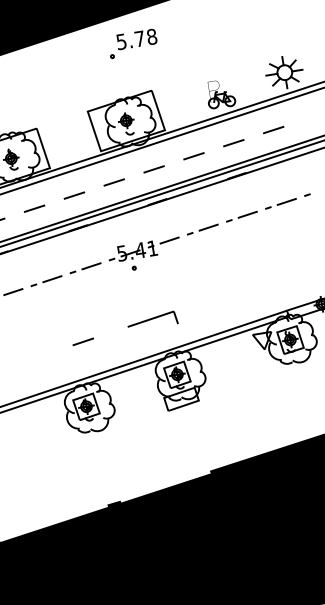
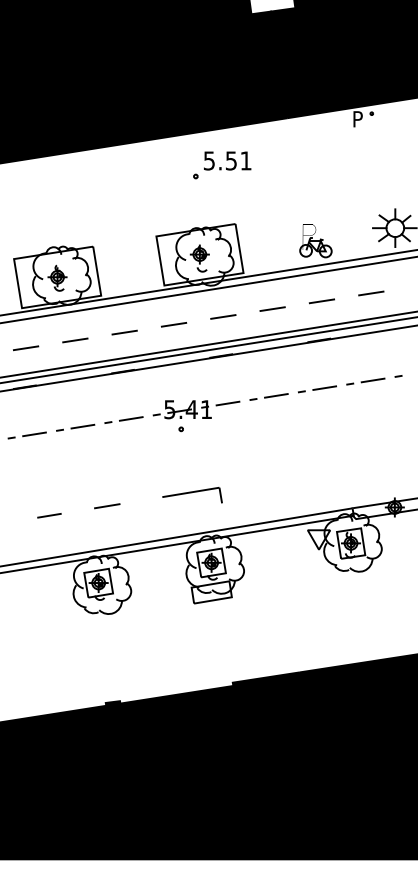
text: (145, 37) -> (238, 160), 5.78 -> 5.51
line: (36, 357) -> (49, 515), added

